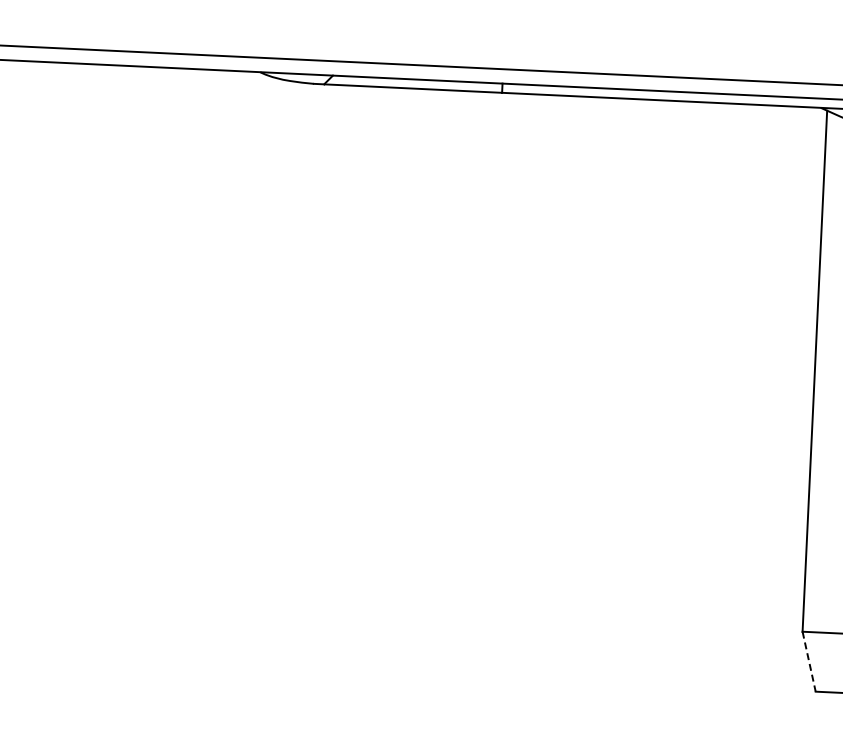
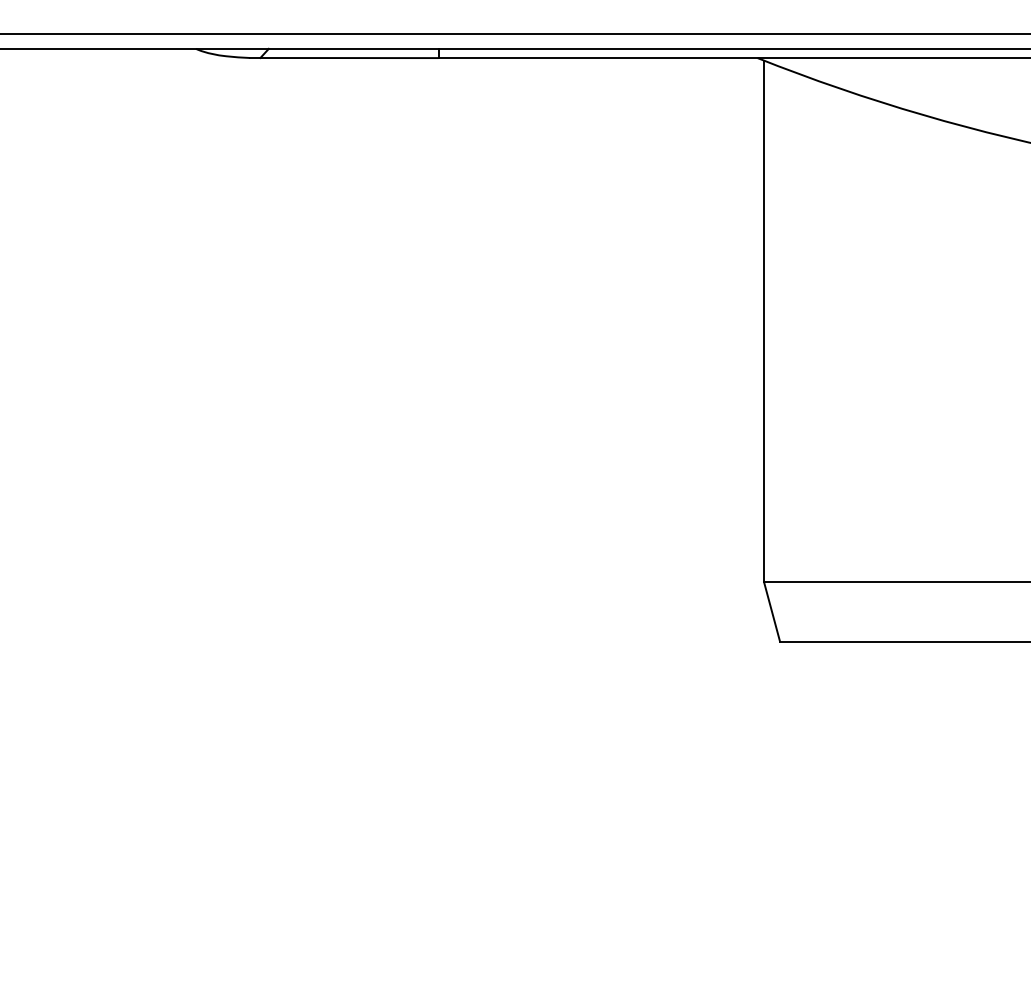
line: (809, 661) -> (772, 611), dashed -> solid

